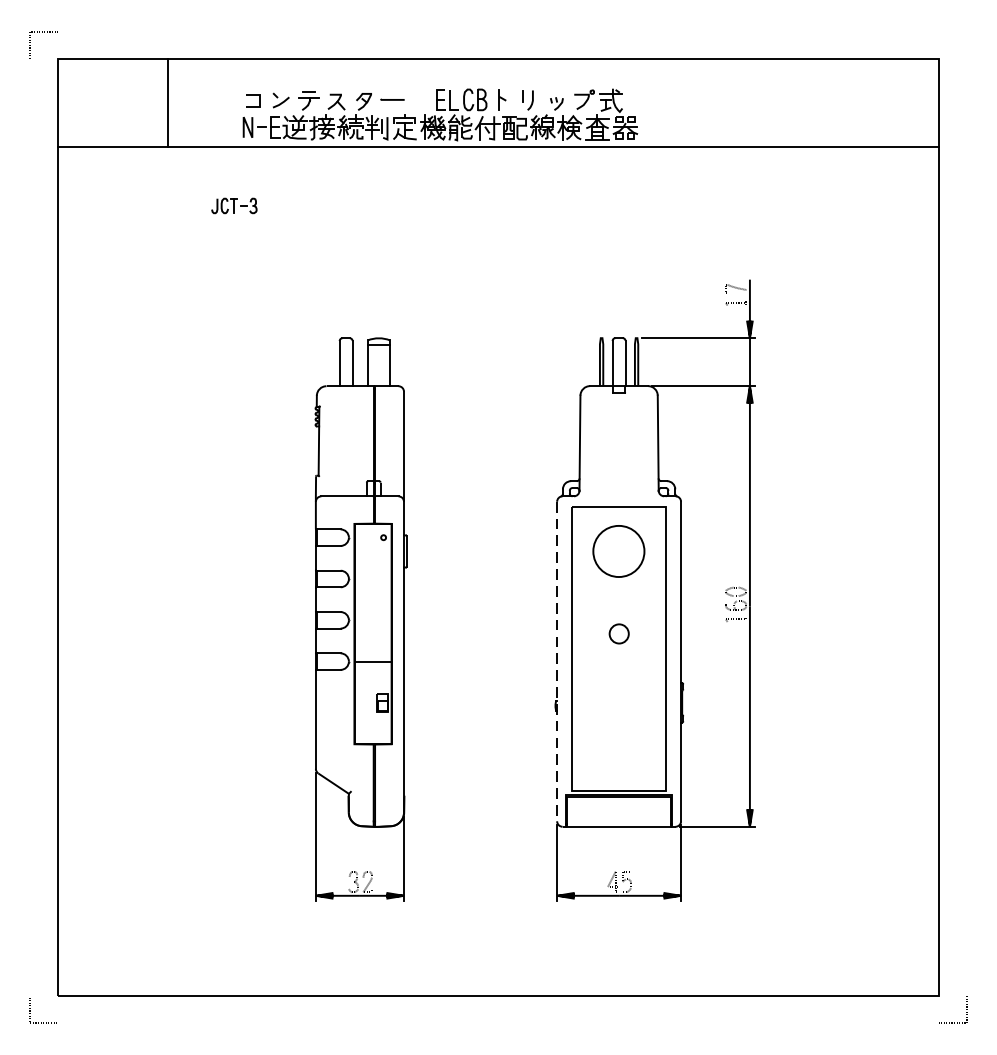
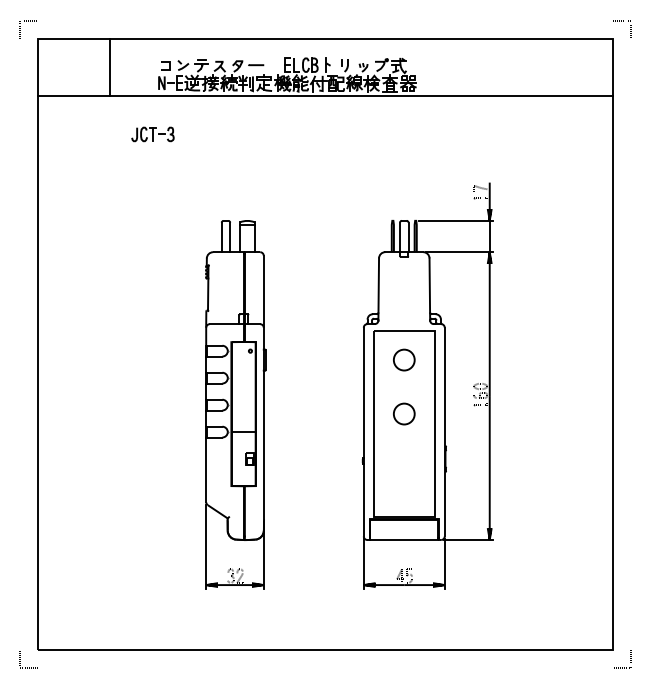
line: (951, 33) -> (621, 21), added
part: (233, 206) -> (152, 134), size x1.43
circle: (619, 550) -> (404, 359), size x0.62
circle: (619, 633) -> (404, 413), size x1.67
line: (556, 662) -> (363, 432), dashed -> solid

